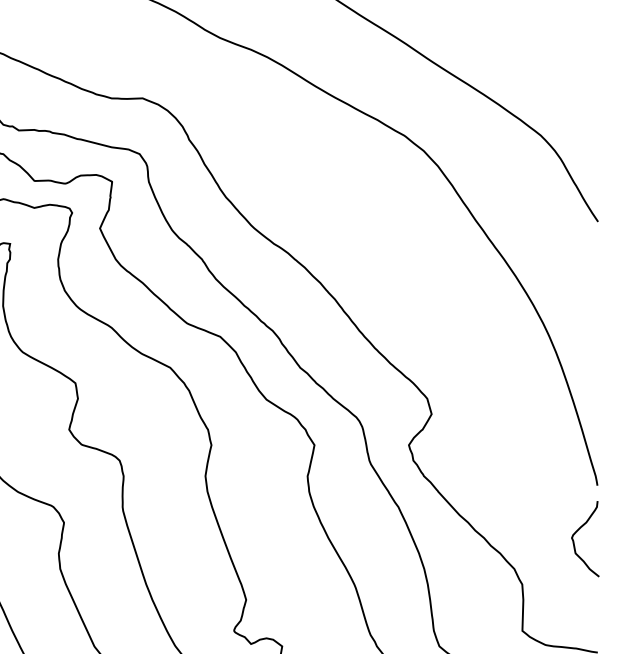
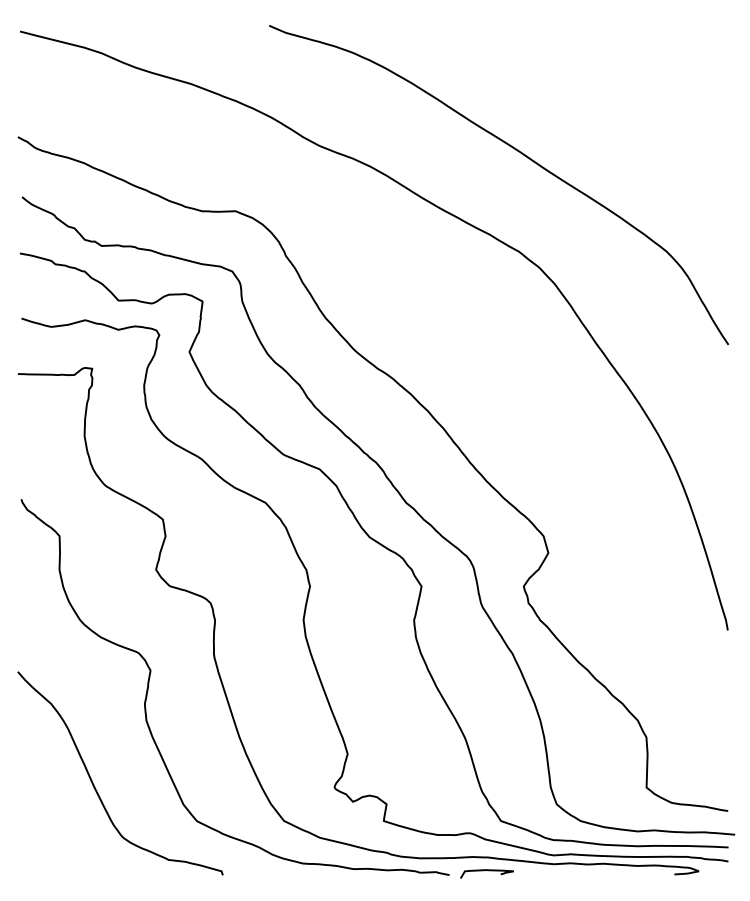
curve: (577, 531) -> (706, 680), removed

